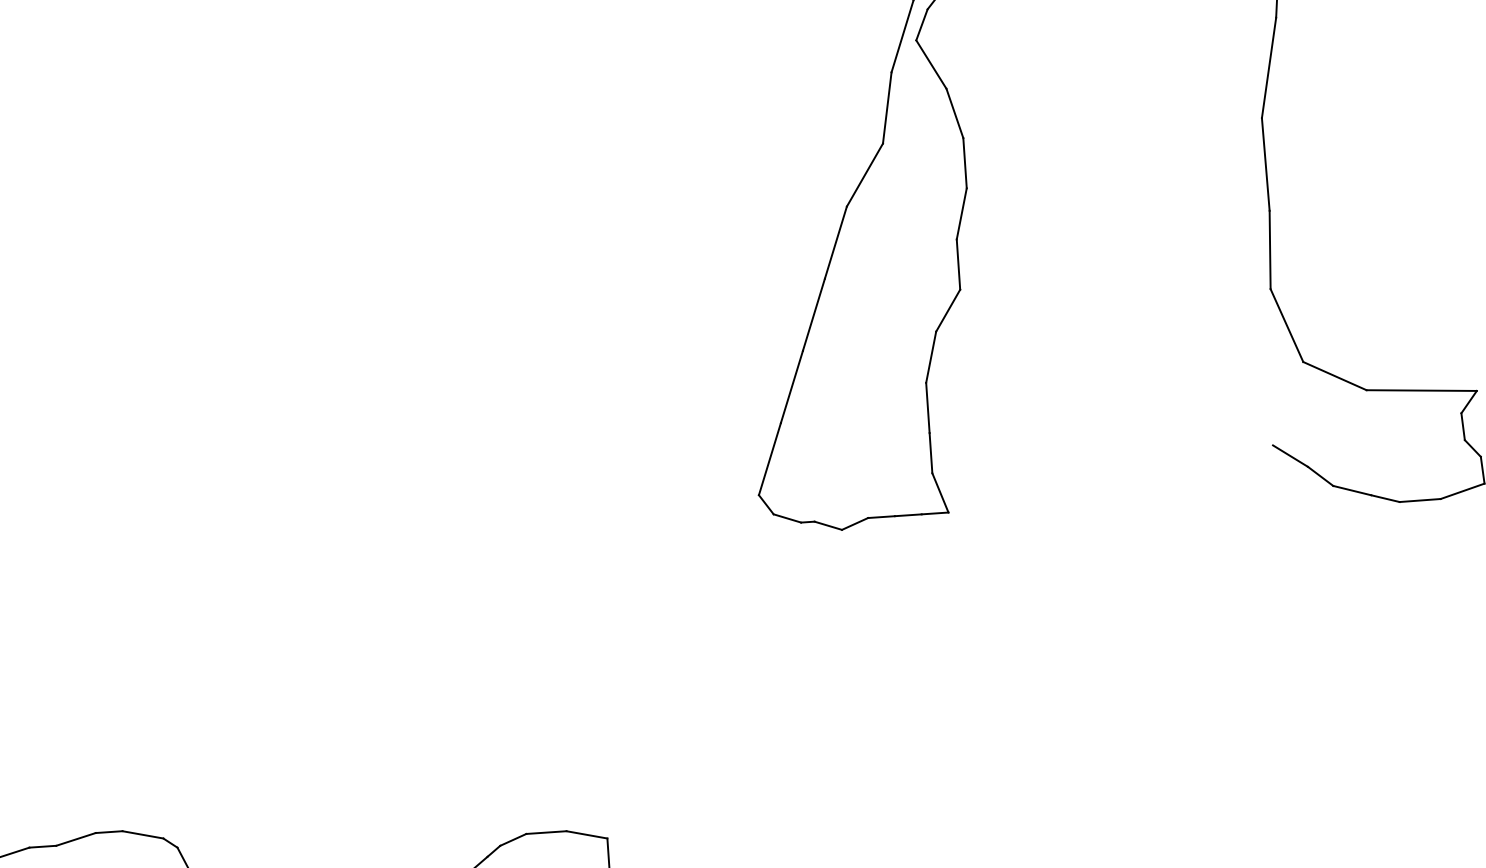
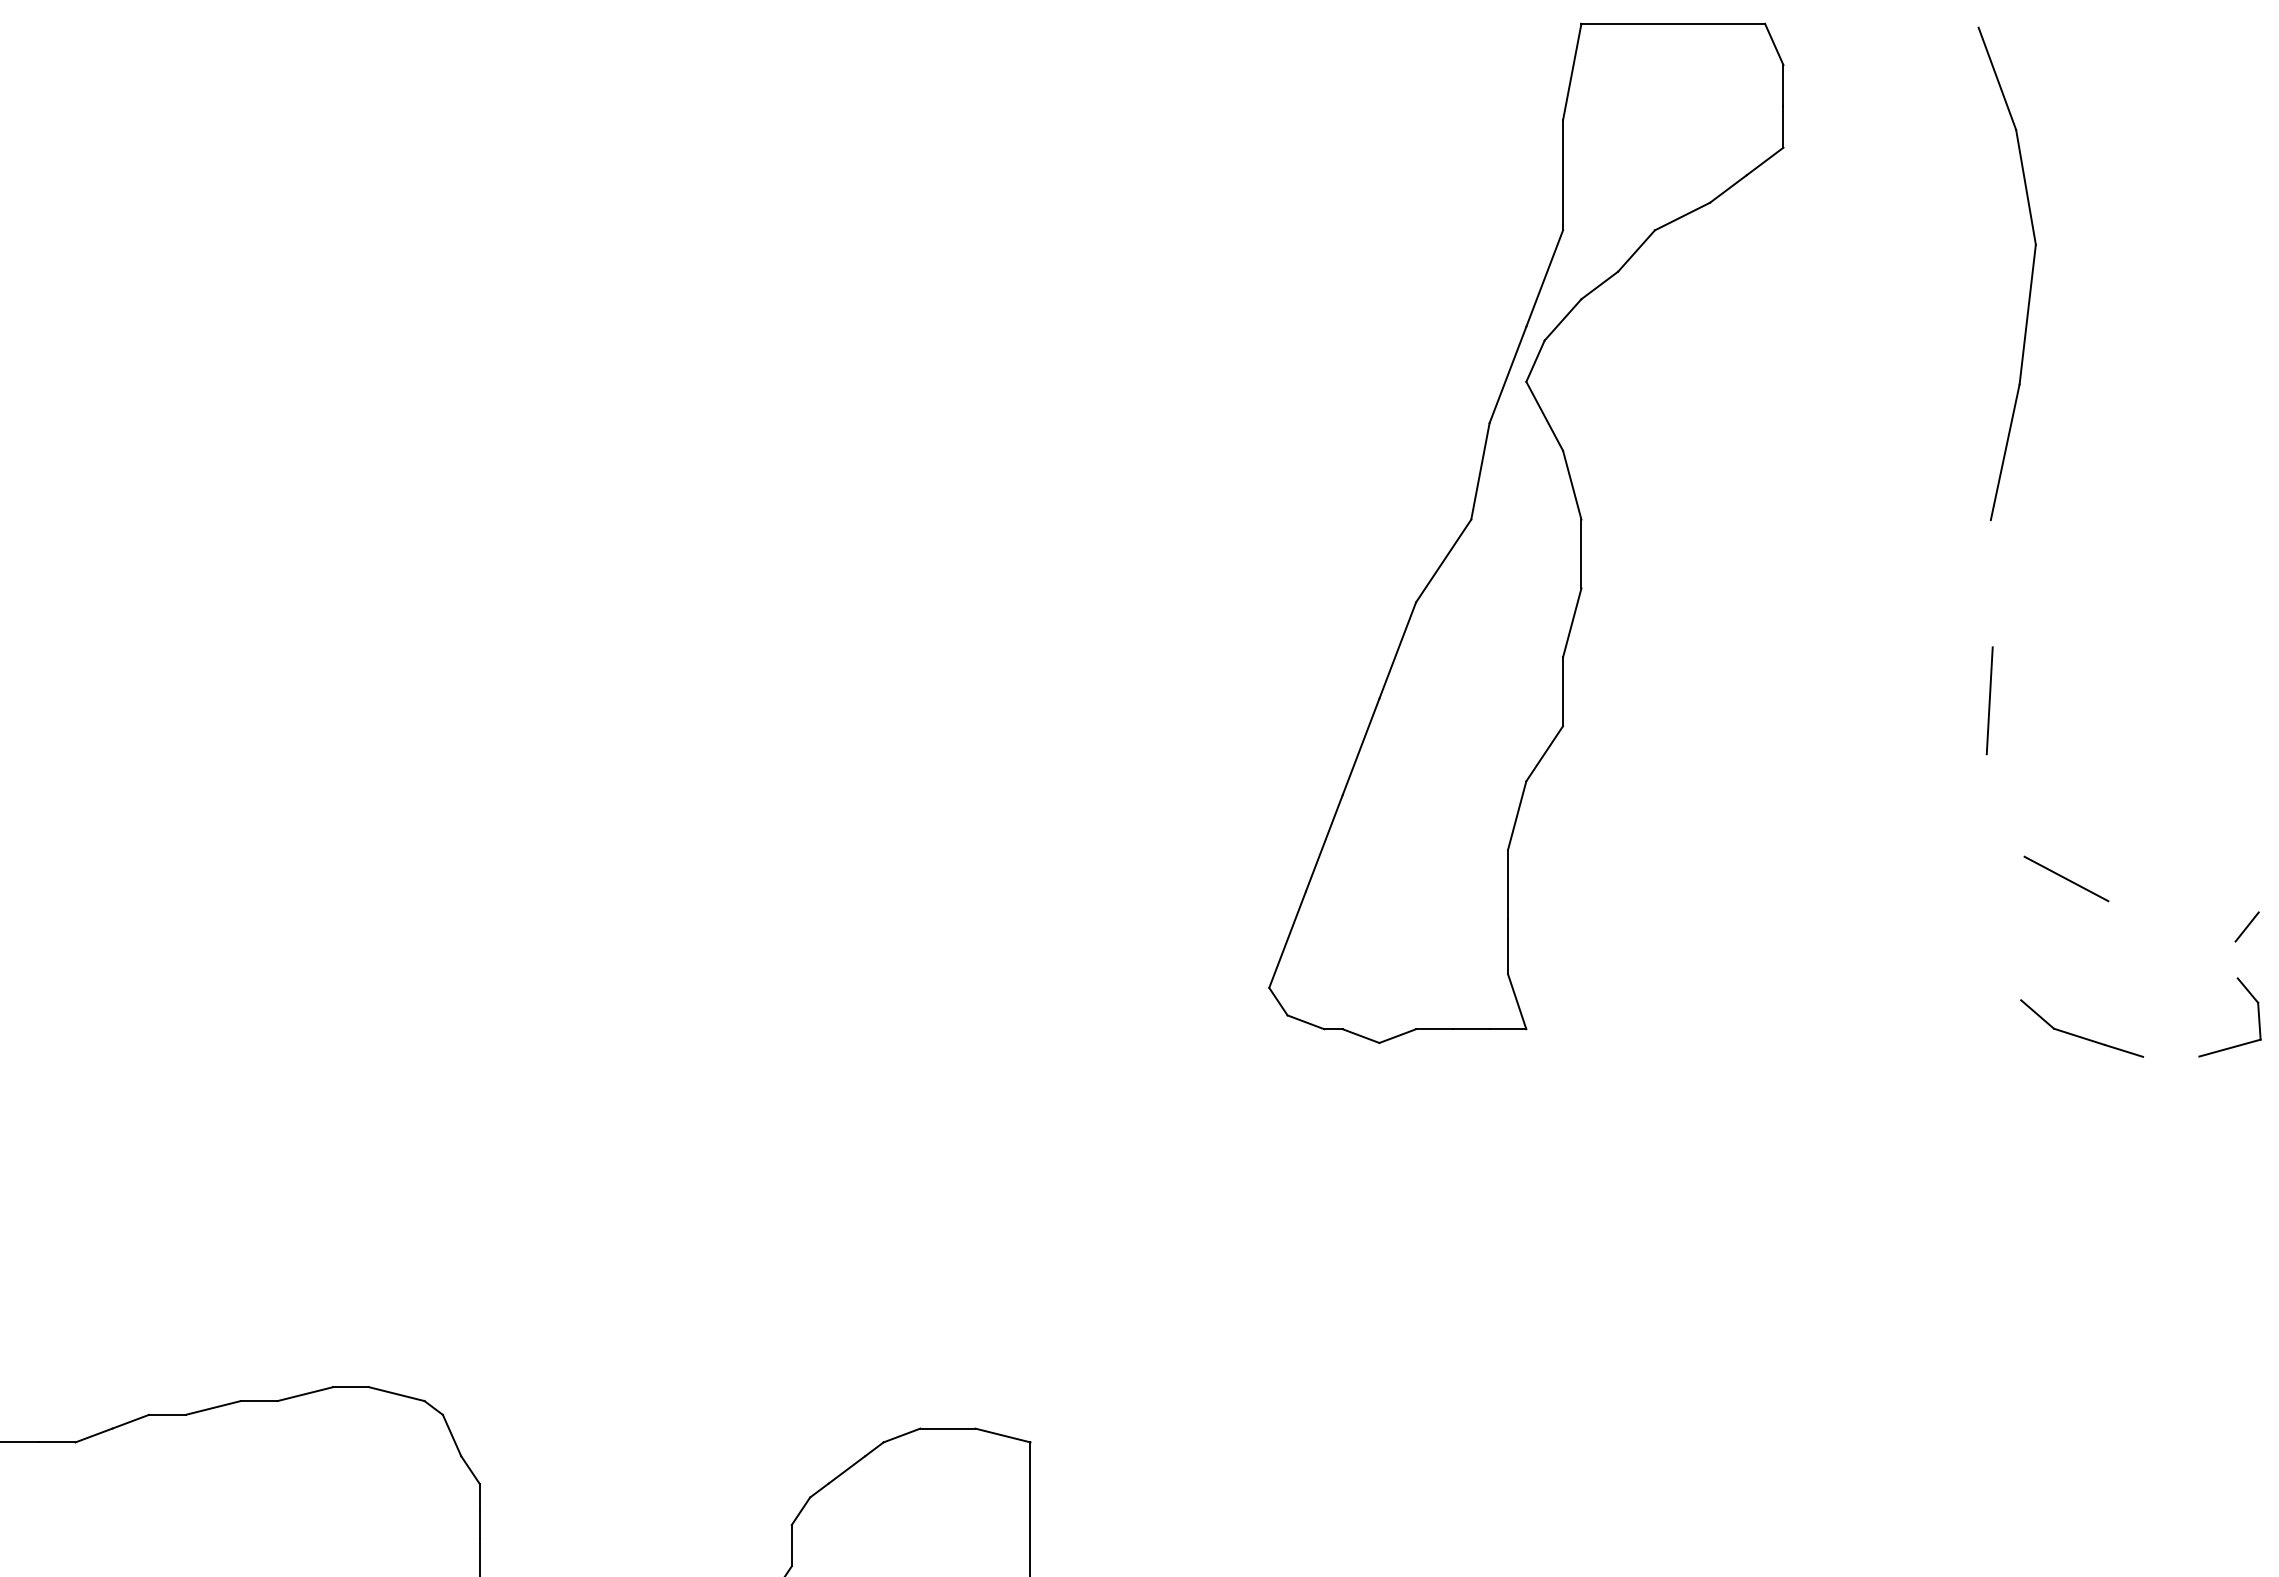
line: (1265, 164) -> (1991, 583), removed
line: (1286, 325) -> (2005, 805), removed
line: (1421, 390) -> (2183, 906), removed
line: (1462, 426) -> (2236, 959), removed
line: (1290, 455) -> (1998, 983), removed
line: (1420, 500) -> (2171, 1056), removed

